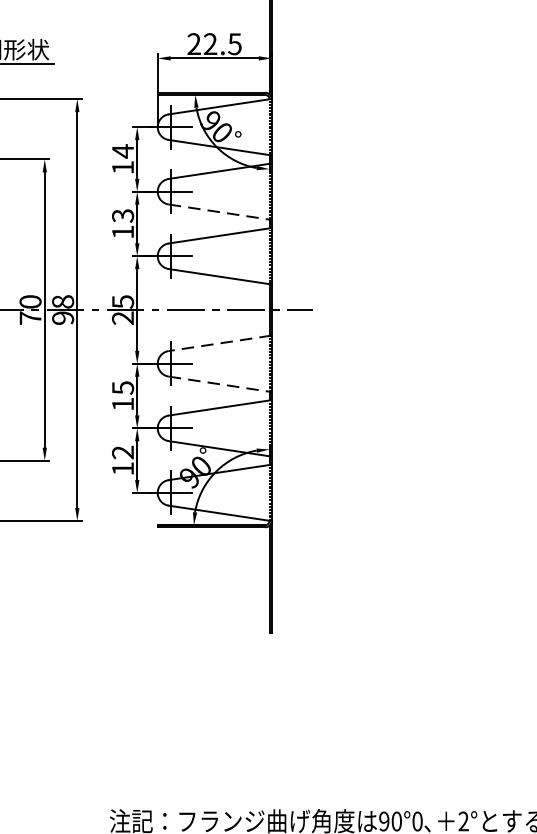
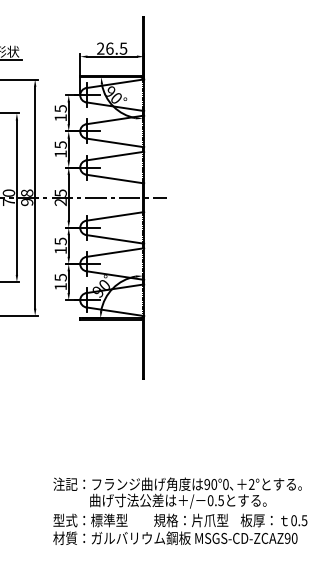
text: (209, 43) -> (109, 48), 22.5 -> 26.5
text: (122, 150) -> (60, 108), 14 -> 15
line: (220, 211) -> (115, 142), dashed -> solid
text: (120, 215) -> (59, 144), 13 -> 15
line: (218, 343) -> (114, 216), dashed -> solid
line: (220, 384) -> (115, 239), dashed -> solid
text: (122, 452) -> (60, 277), 12 -> 15

